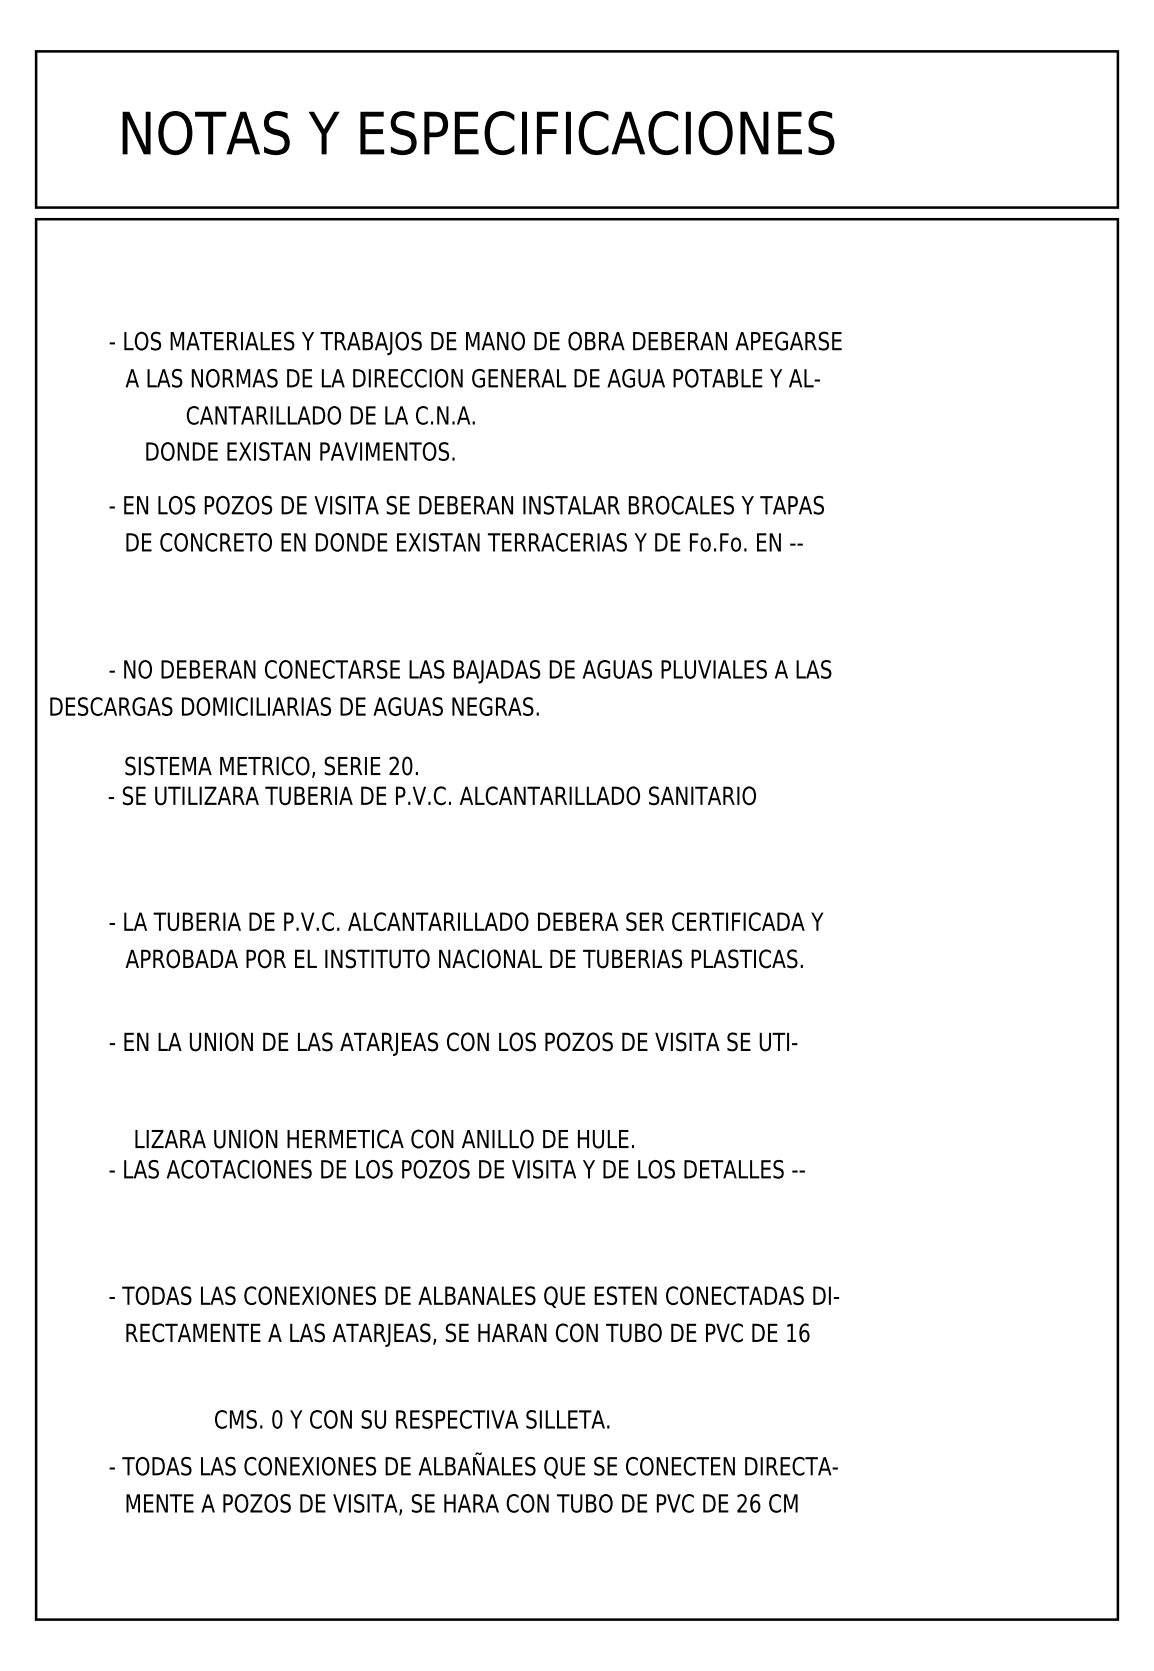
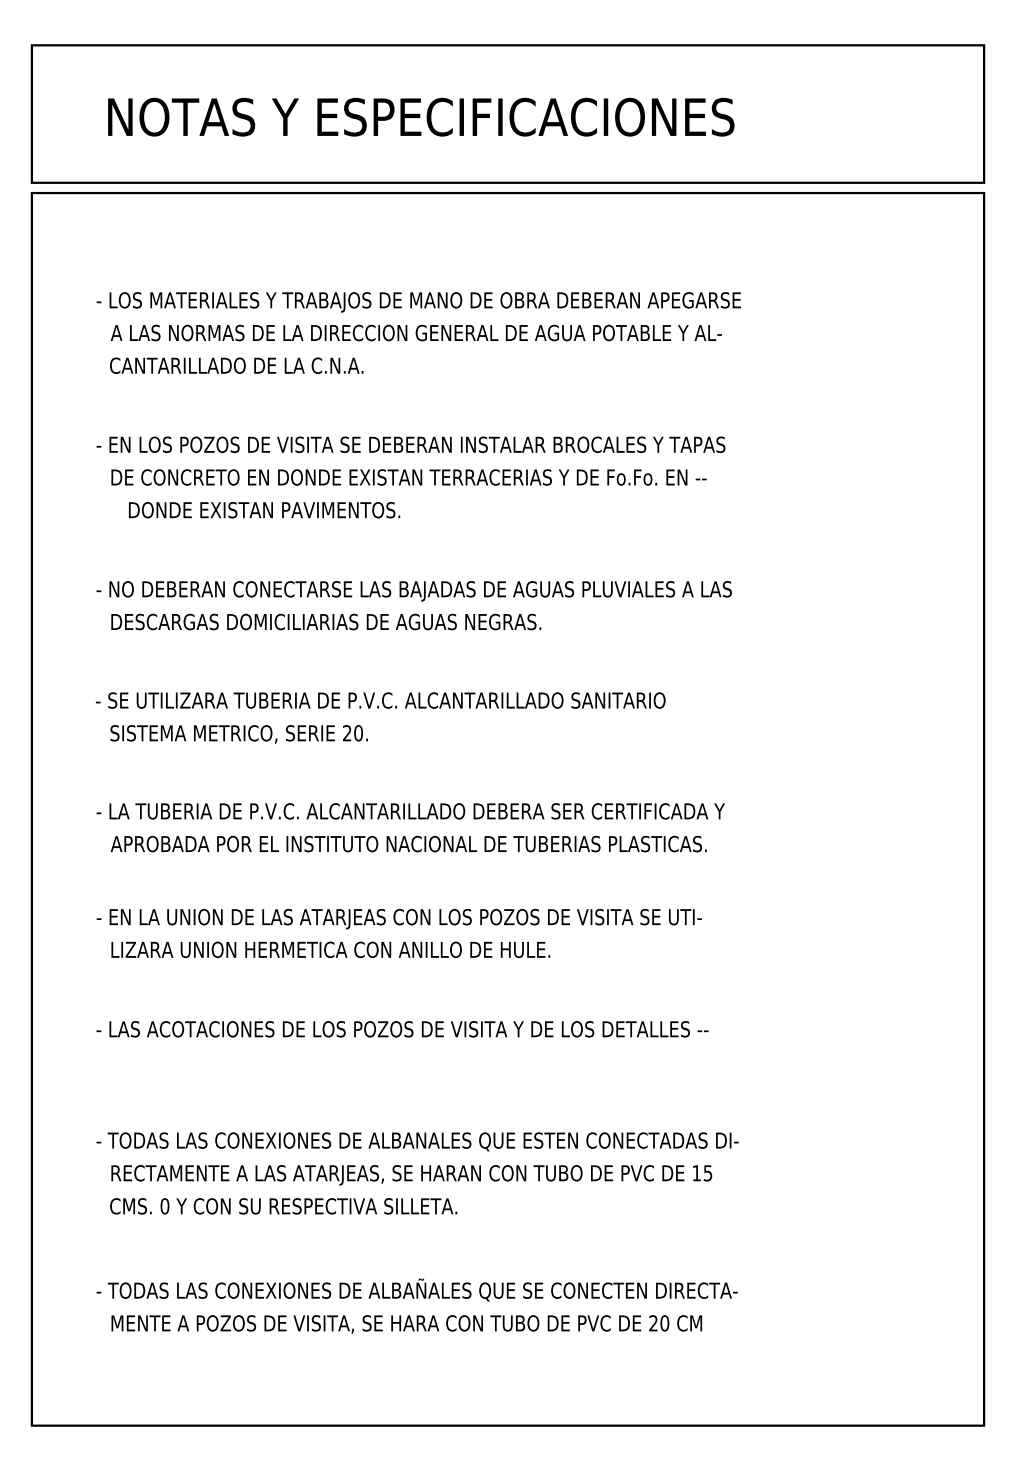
text: (330, 415) -> (236, 365), moved
text: (300, 451) -> (264, 510), moved
text: (294, 706) -> (326, 621), moved
text: (271, 766) -> (239, 733), moved
text: (384, 1138) -> (330, 949), moved
text: (804, 1332) -> (708, 1172), 16 -> 15
text: (412, 1419) -> (283, 1206), moved
text: (755, 1503) -> (665, 1323), 26 -> 20

